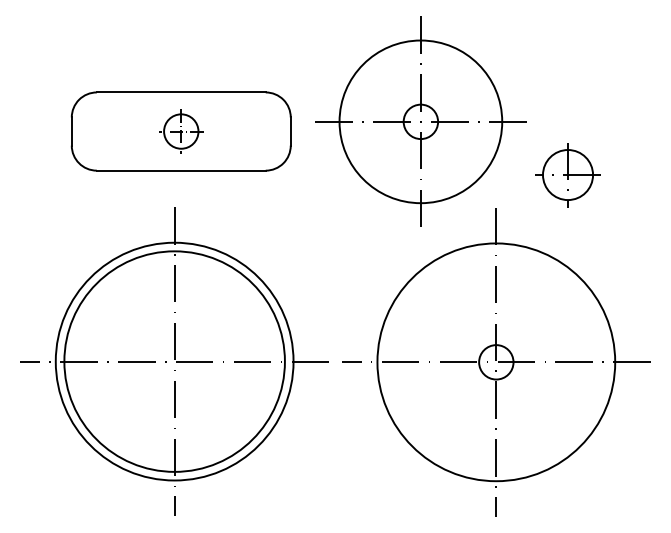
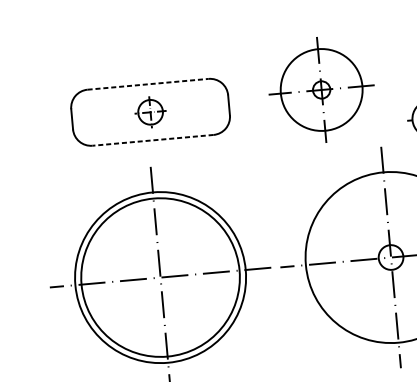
line: (181, 92) -> (148, 84), solid -> dashed
part: (420, 121) -> (321, 89), size x0.7
line: (180, 170) -> (152, 140), solid -> dashed

